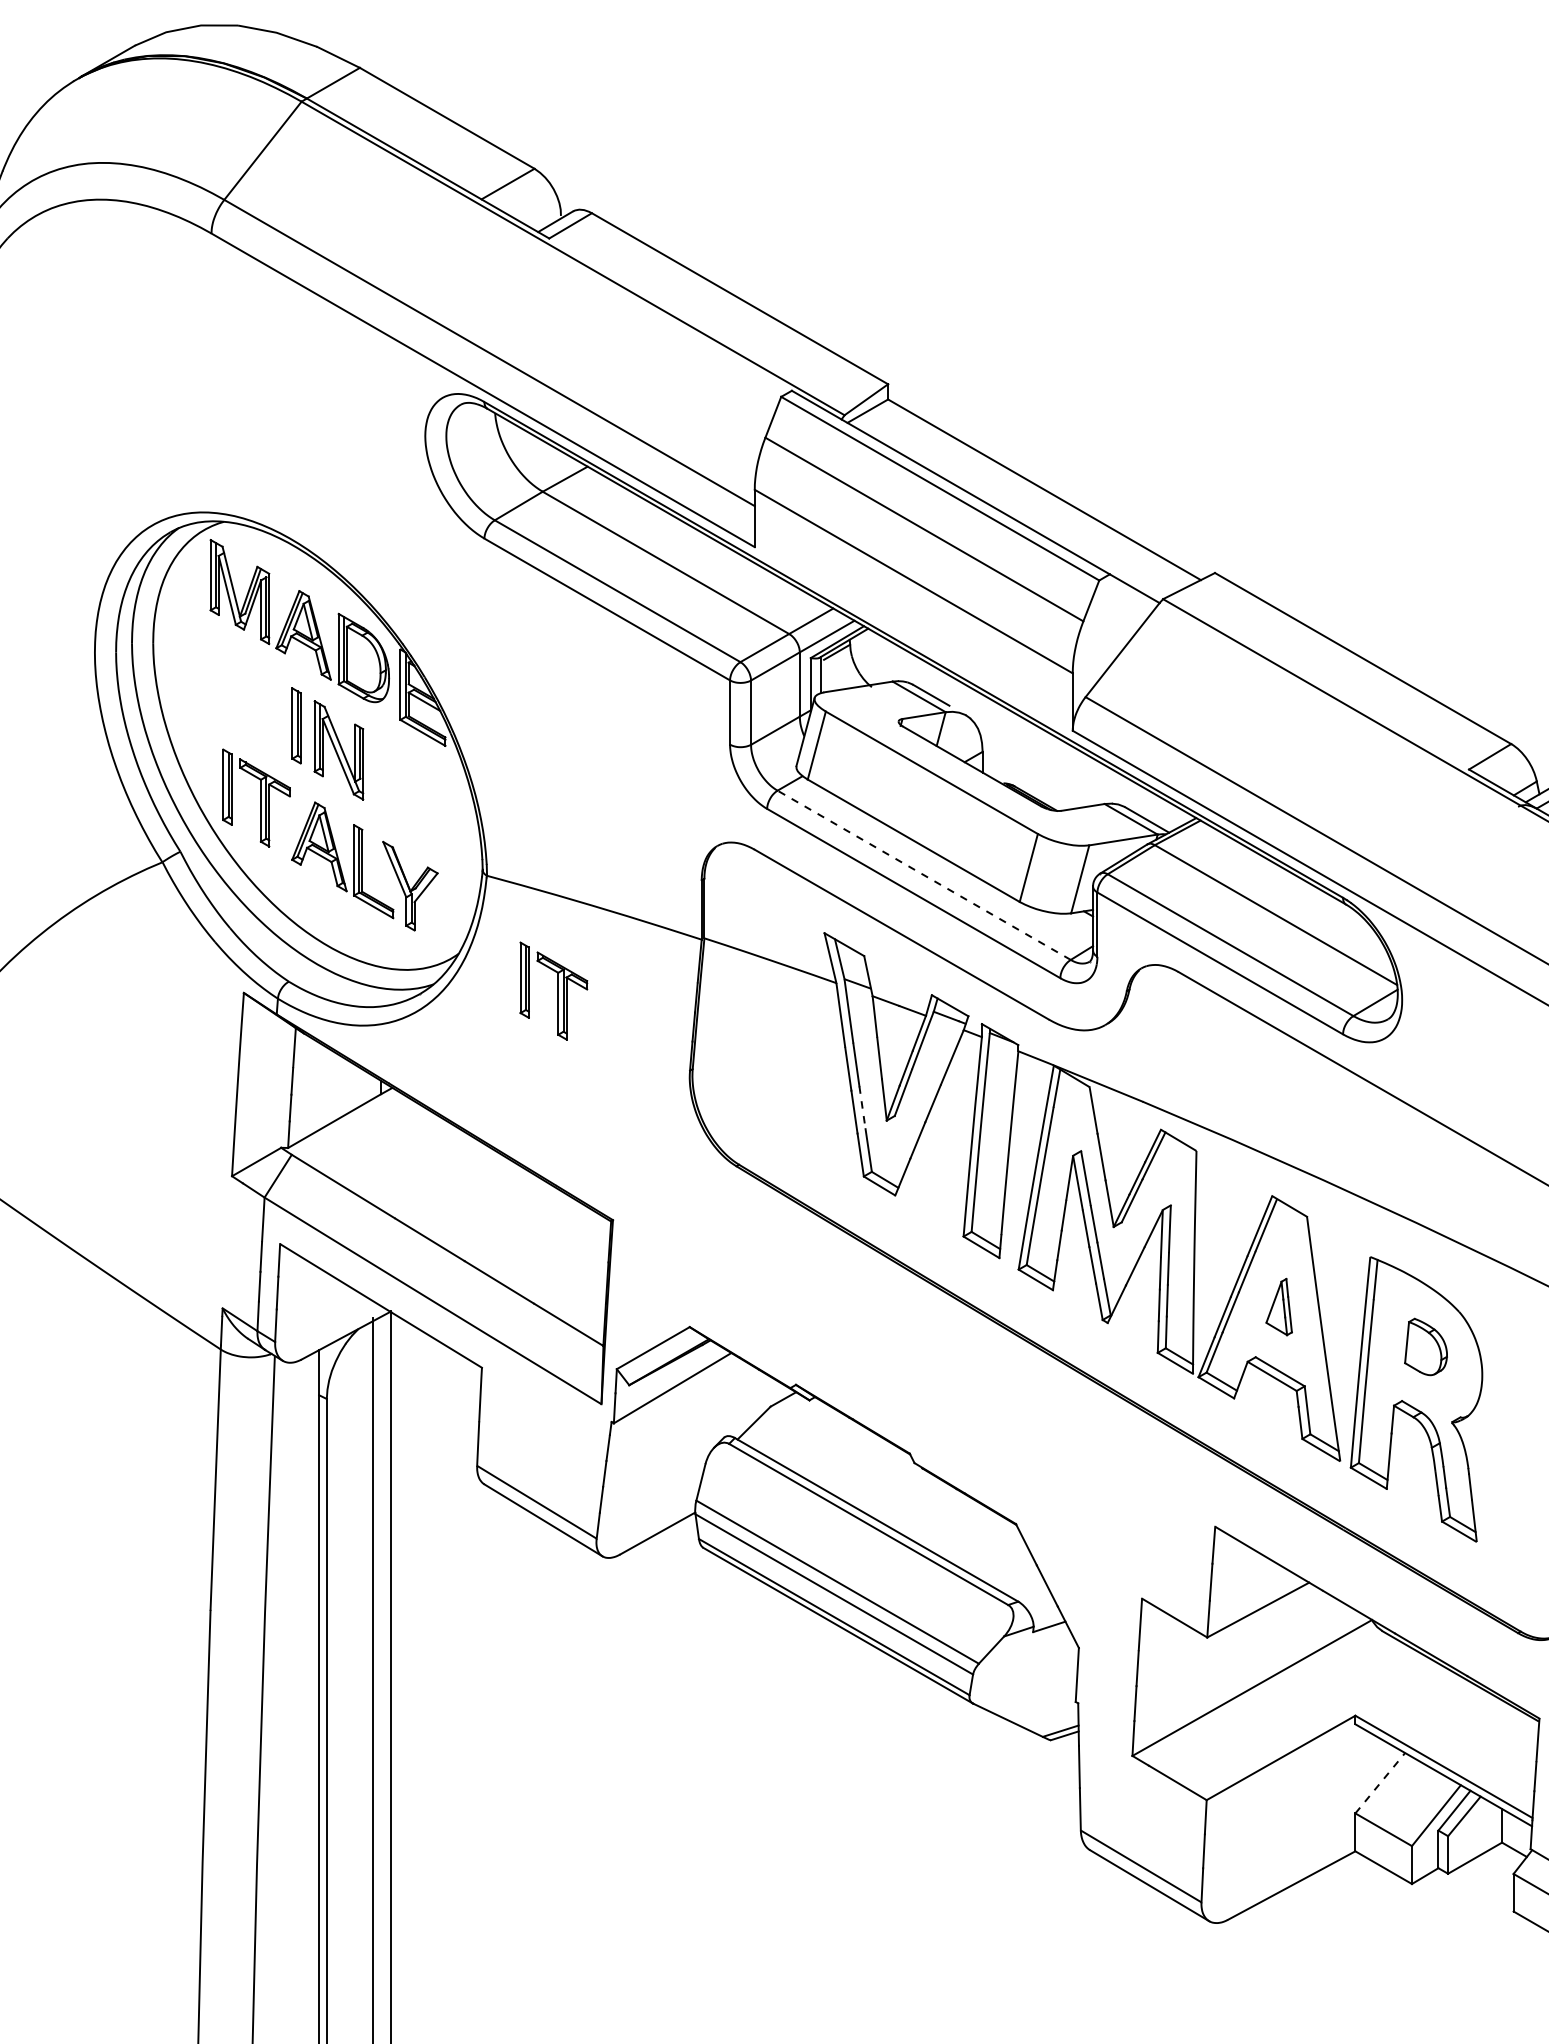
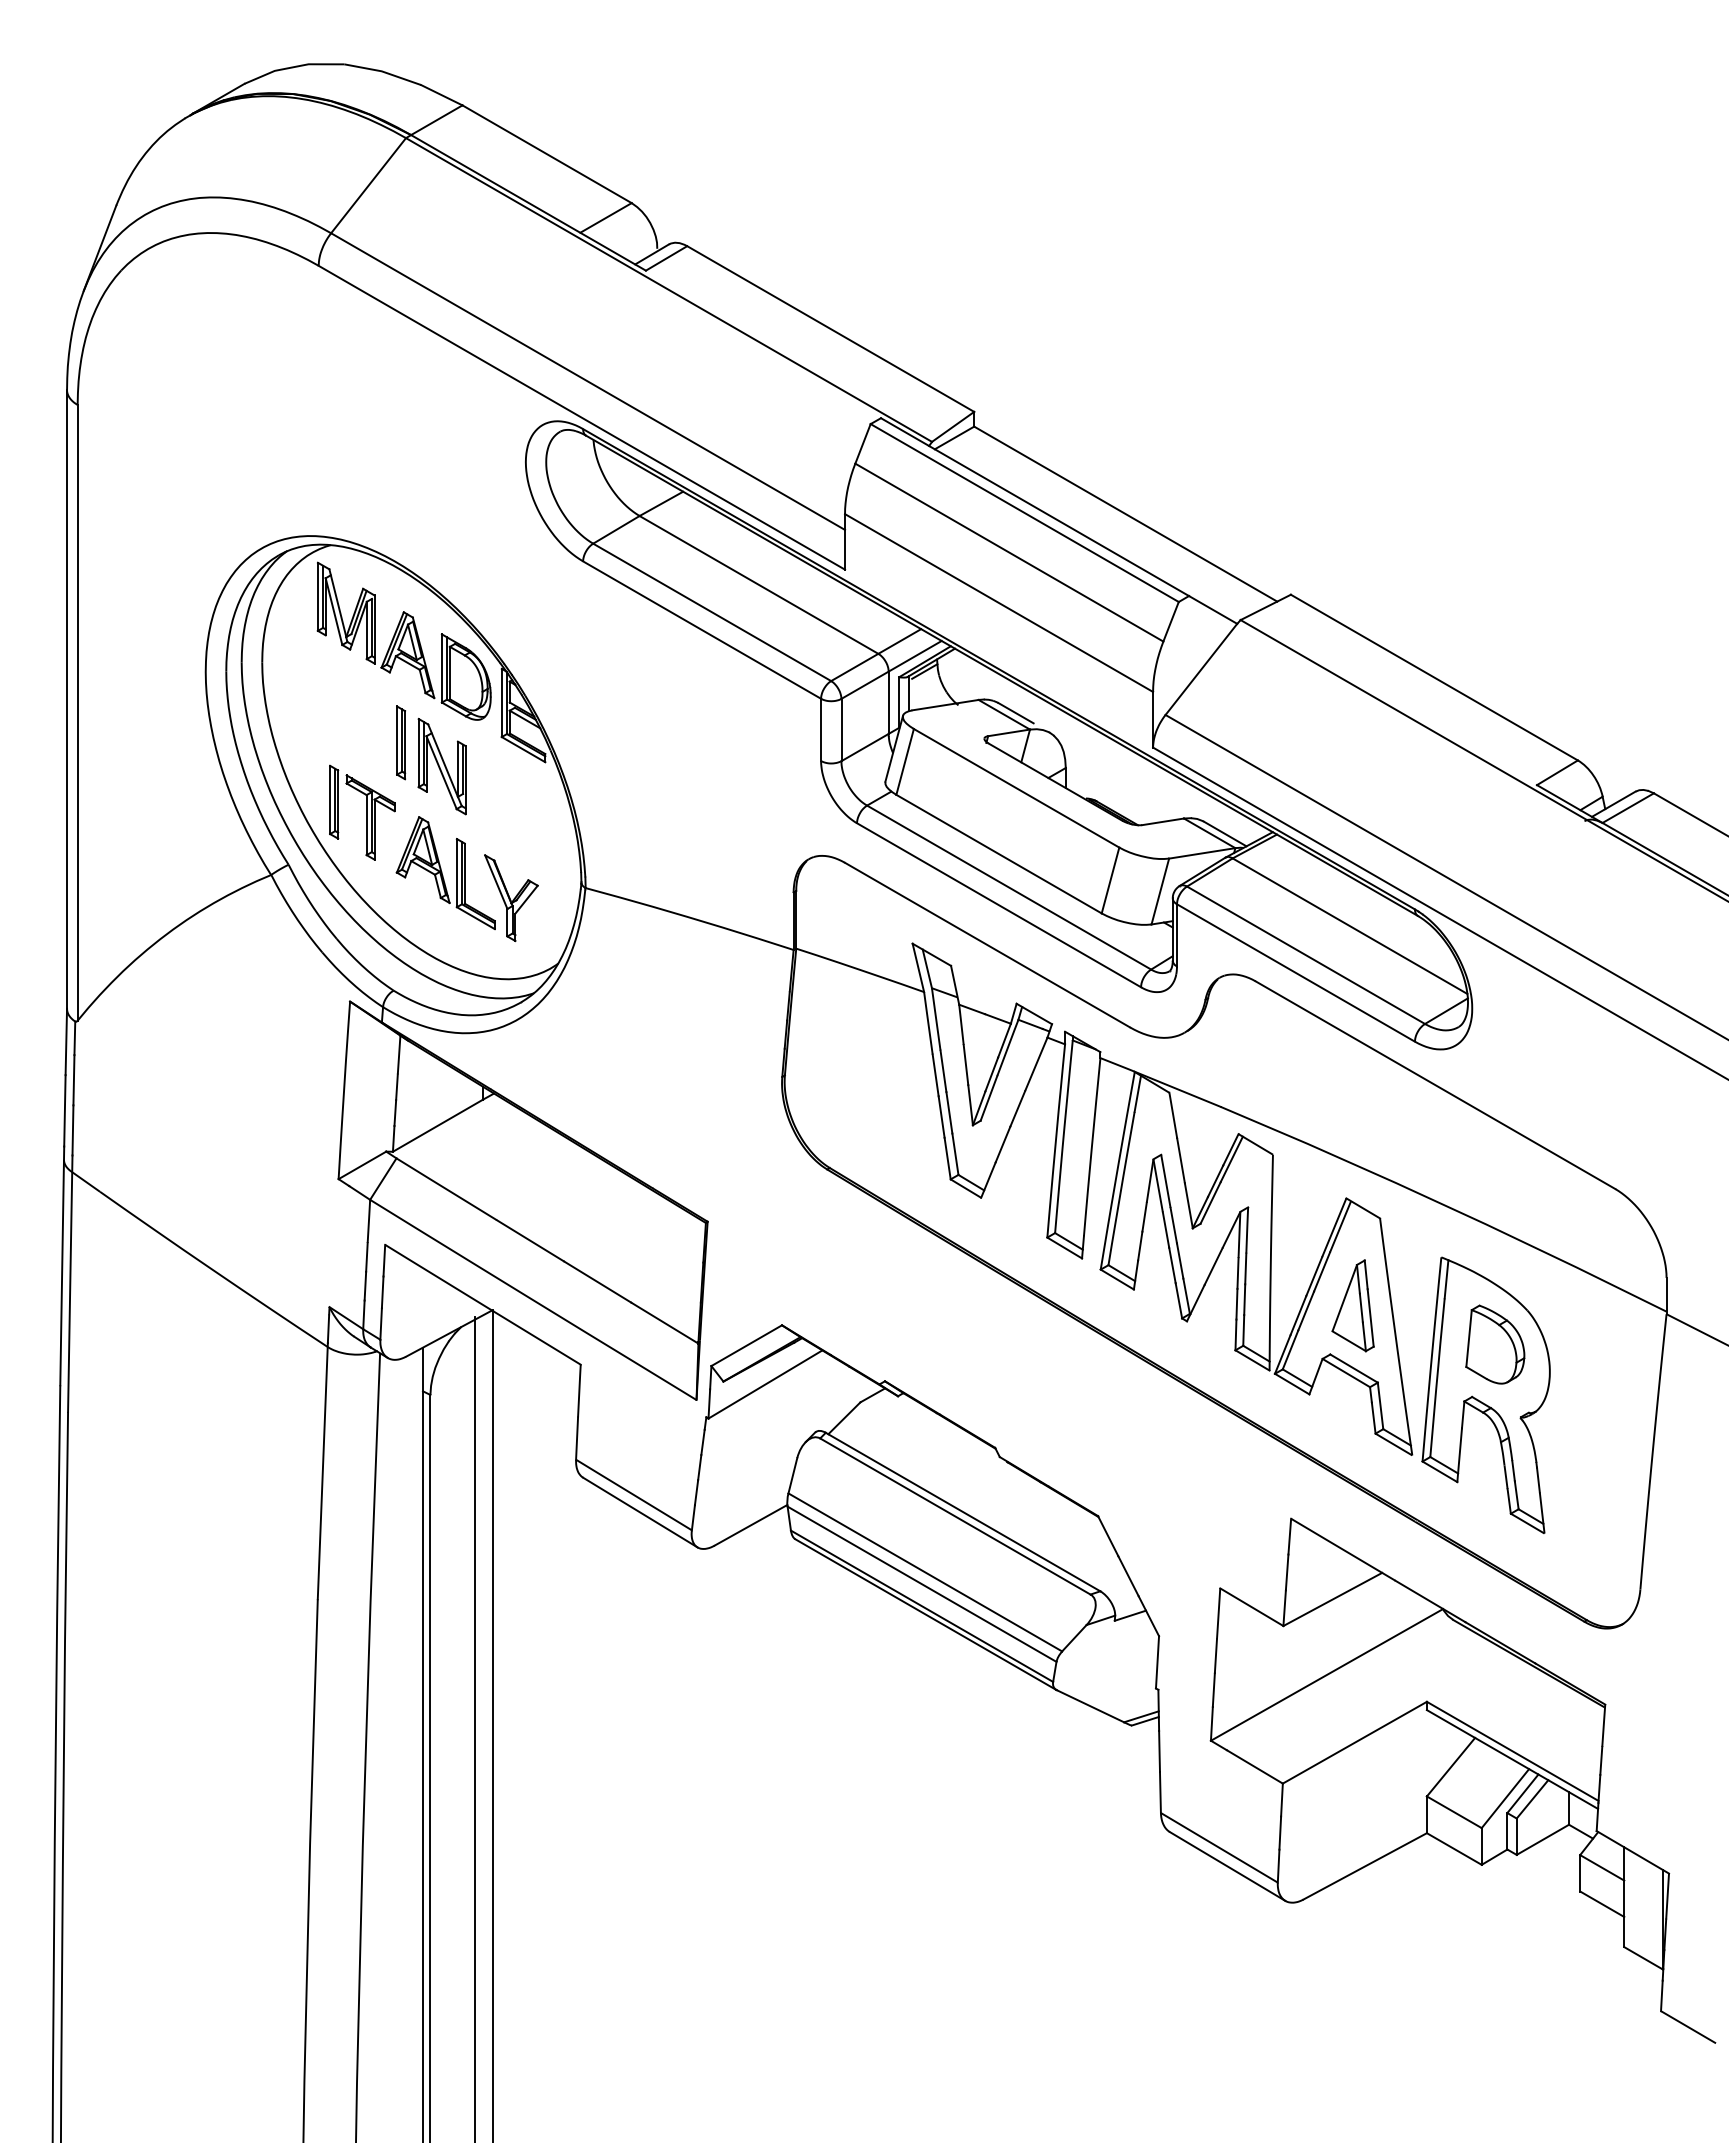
line: (924, 875) -> (1009, 887), dashed -> solid
part: (553, 990) -> (650, 999), removed
line: (862, 1107) -> (949, 1112), dashed -> solid
part: (1278, 1306) -> (1352, 1305), size x1.67
part: (1426, 1346) -> (1495, 1344), size x1.43
line: (1380, 1783) -> (1451, 1767), dashed -> solid

